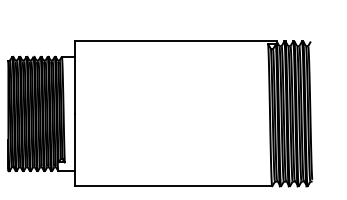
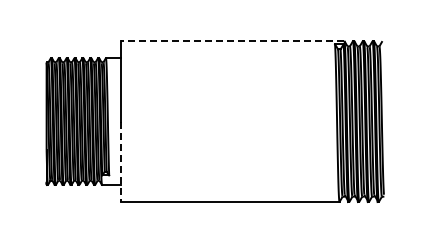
line: (175, 41) -> (232, 41), solid -> dashed
line: (74, 150) -> (120, 162), solid -> dashed

